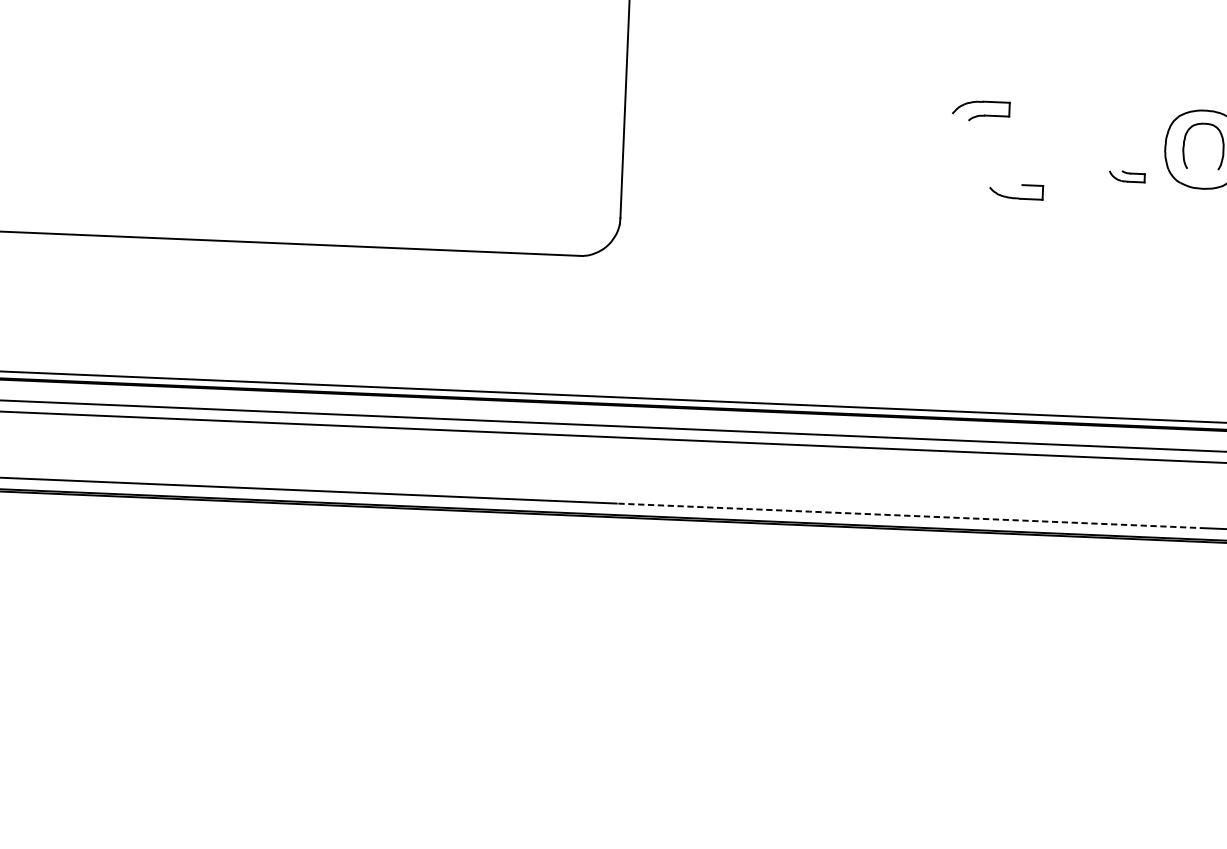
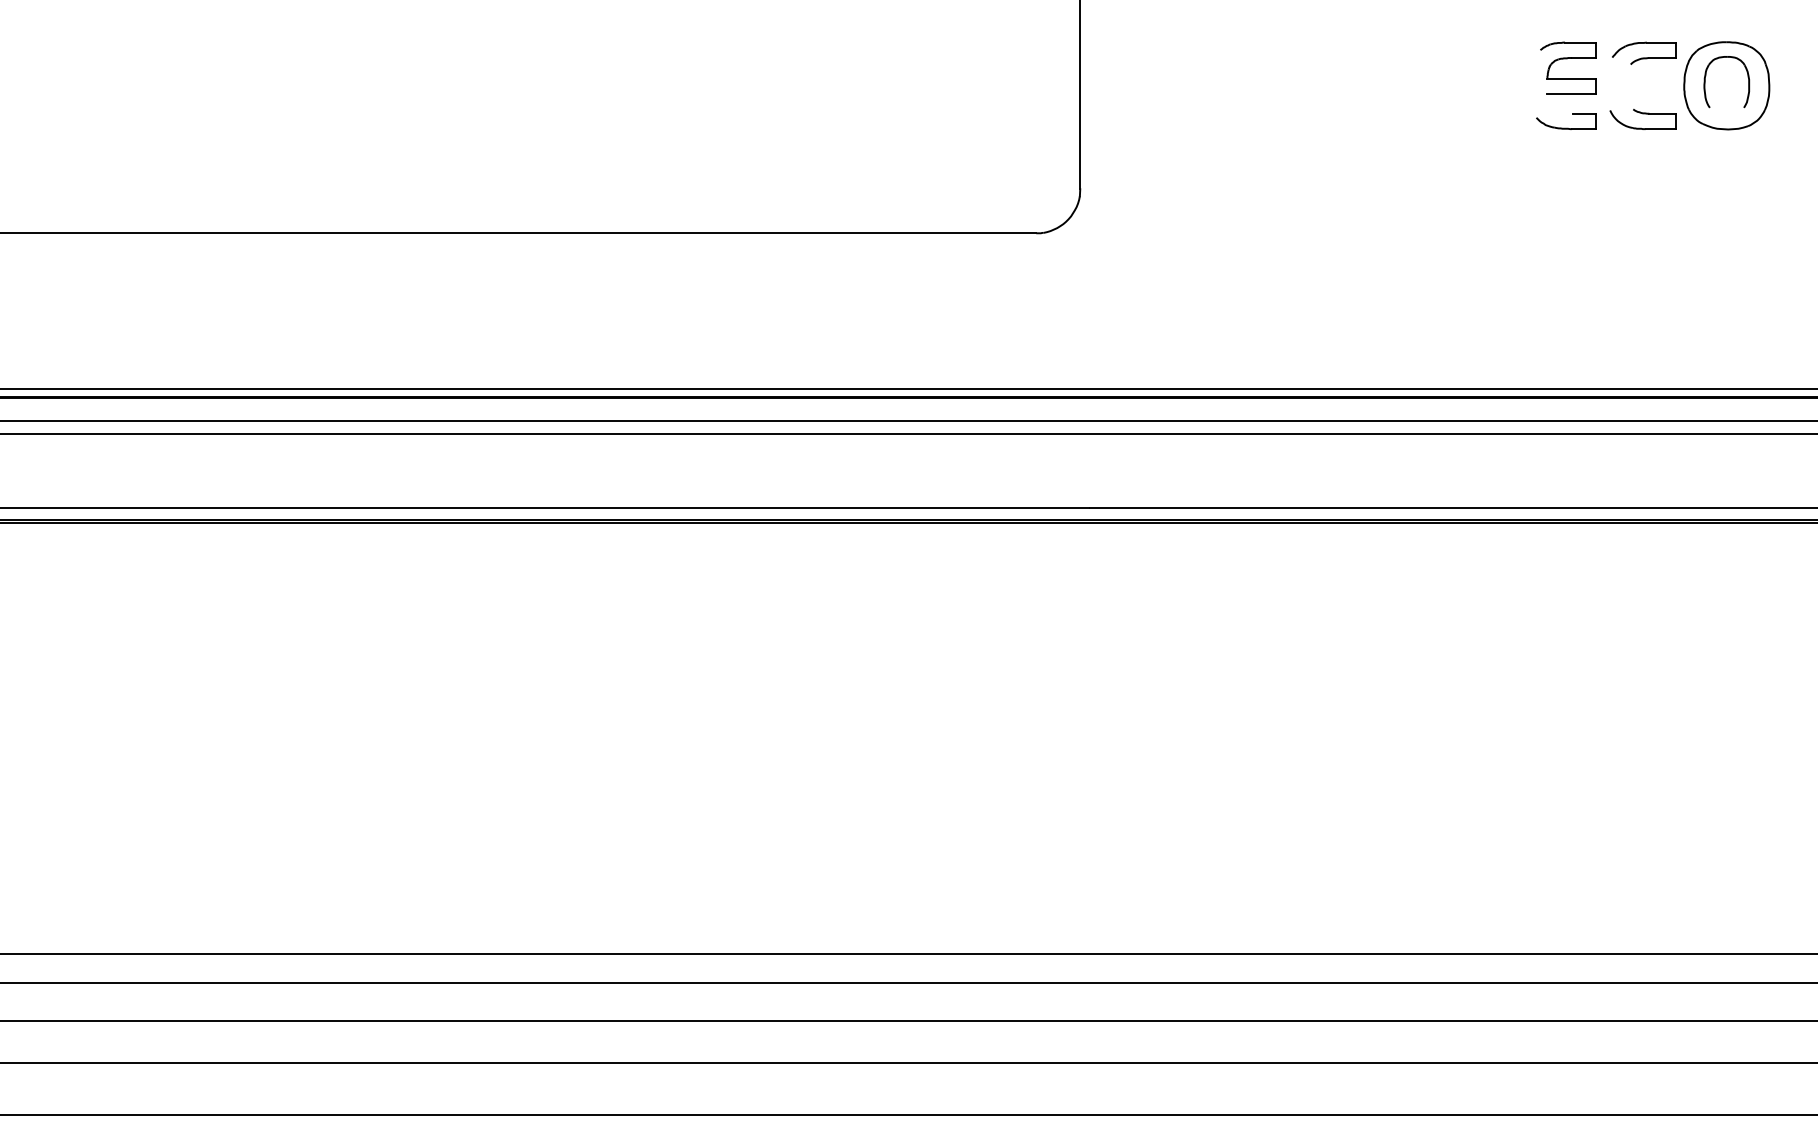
part: (981, 110) -> (1644, 52), moved
part: (1061, 120) -> (1567, 59), added
part: (1126, 175) -> (1642, 118), size x1.67
part: (1016, 191) -> (1566, 121), moved
line: (909, 515) -> (1416, 507), dashed -> solid

